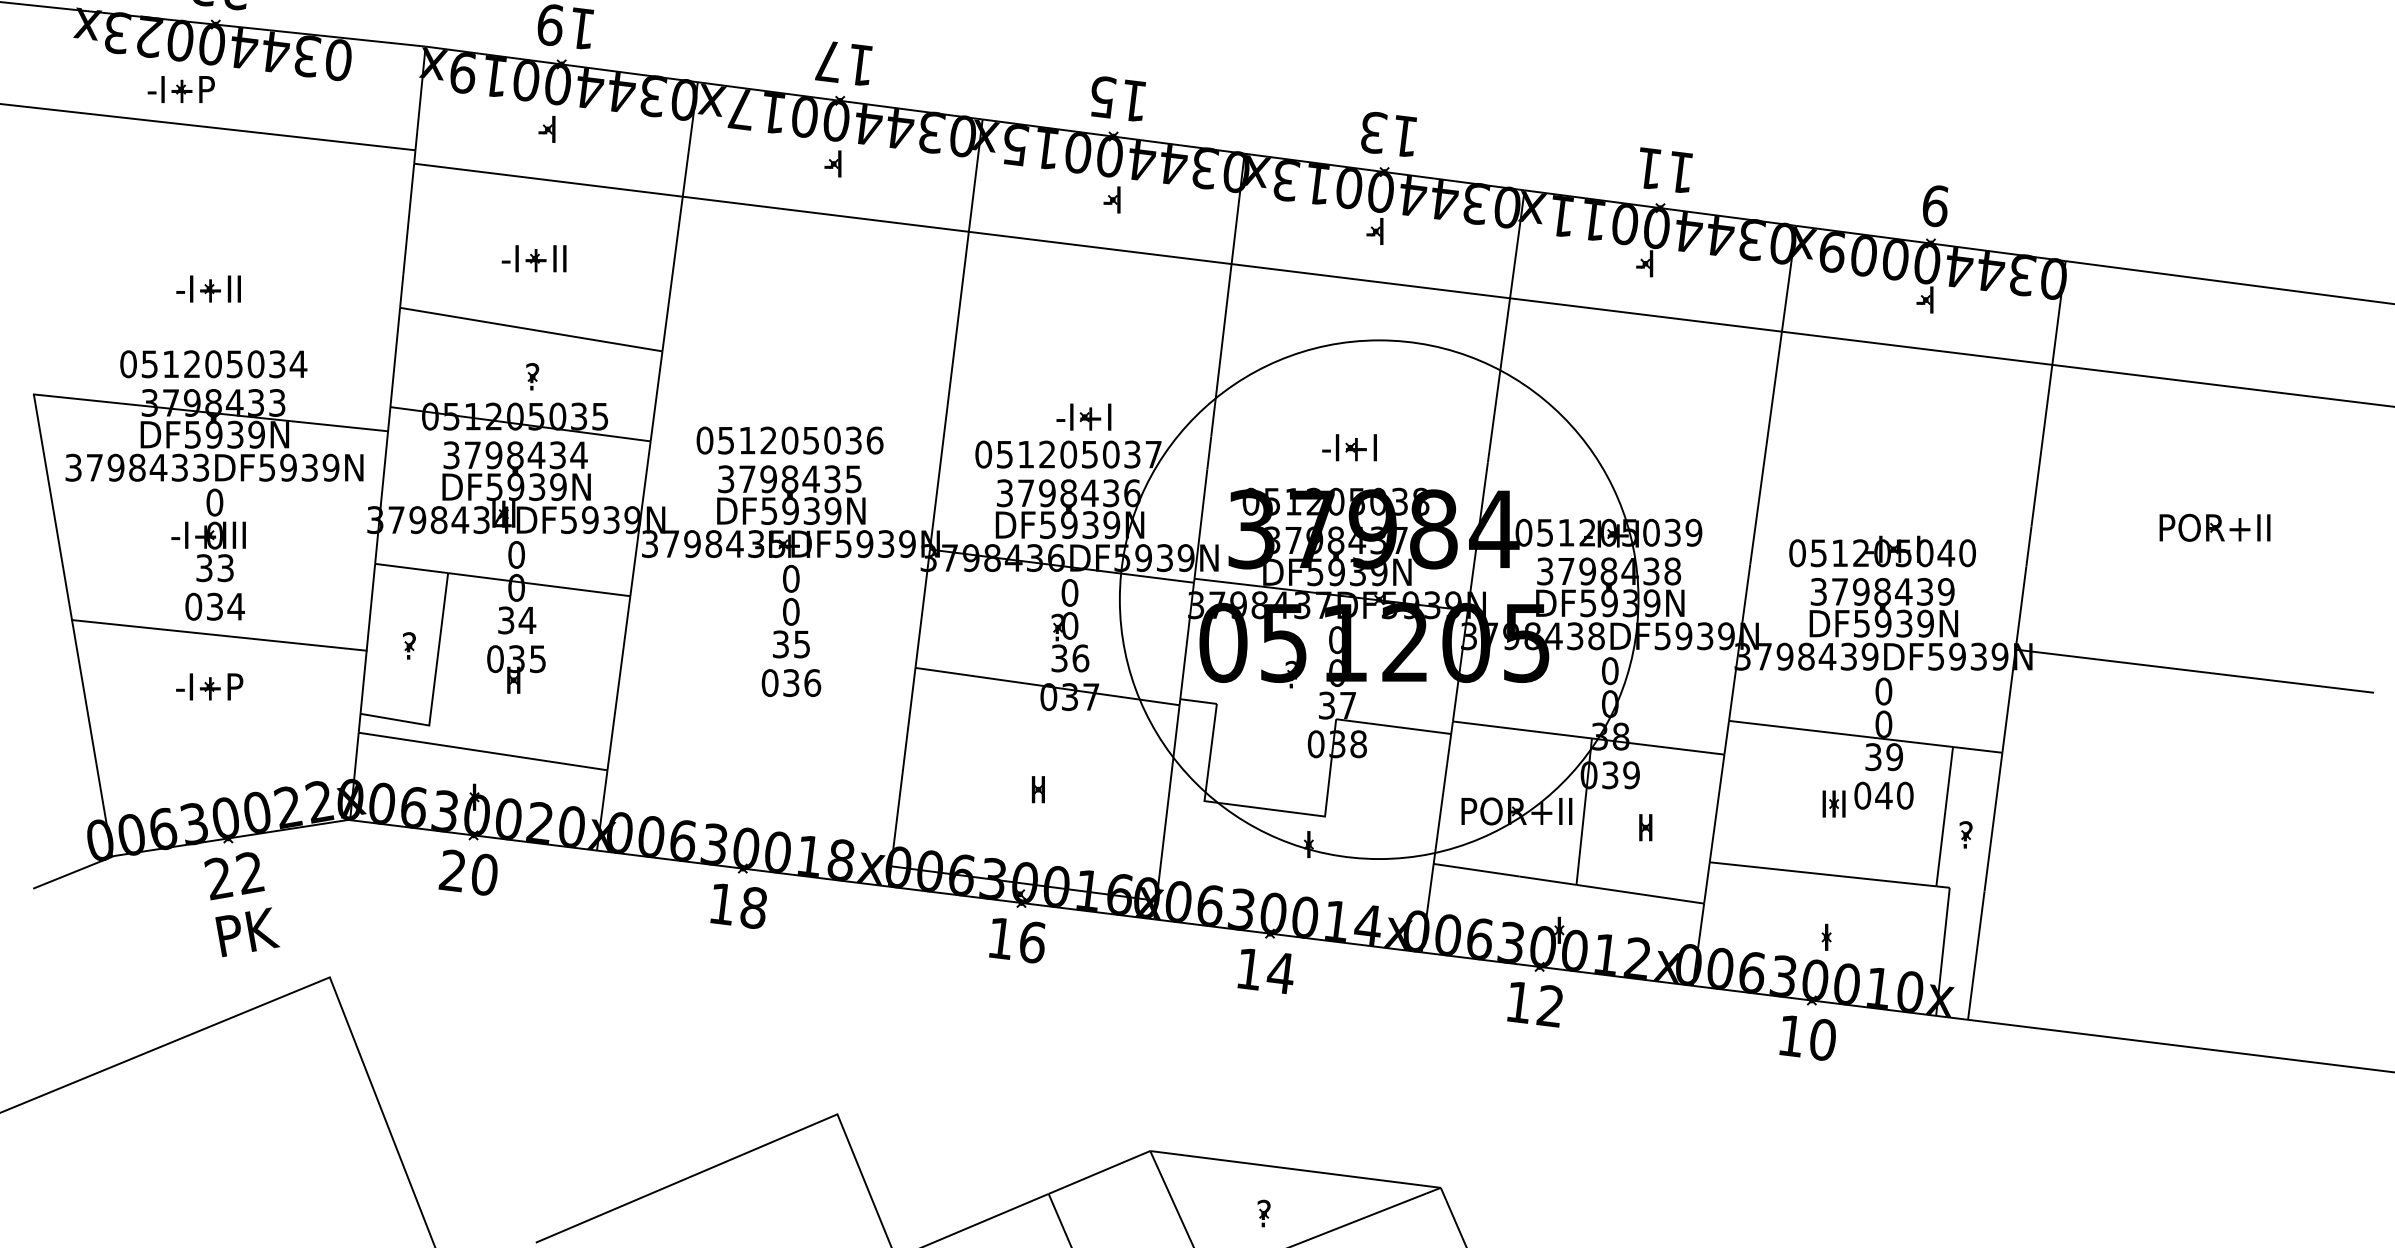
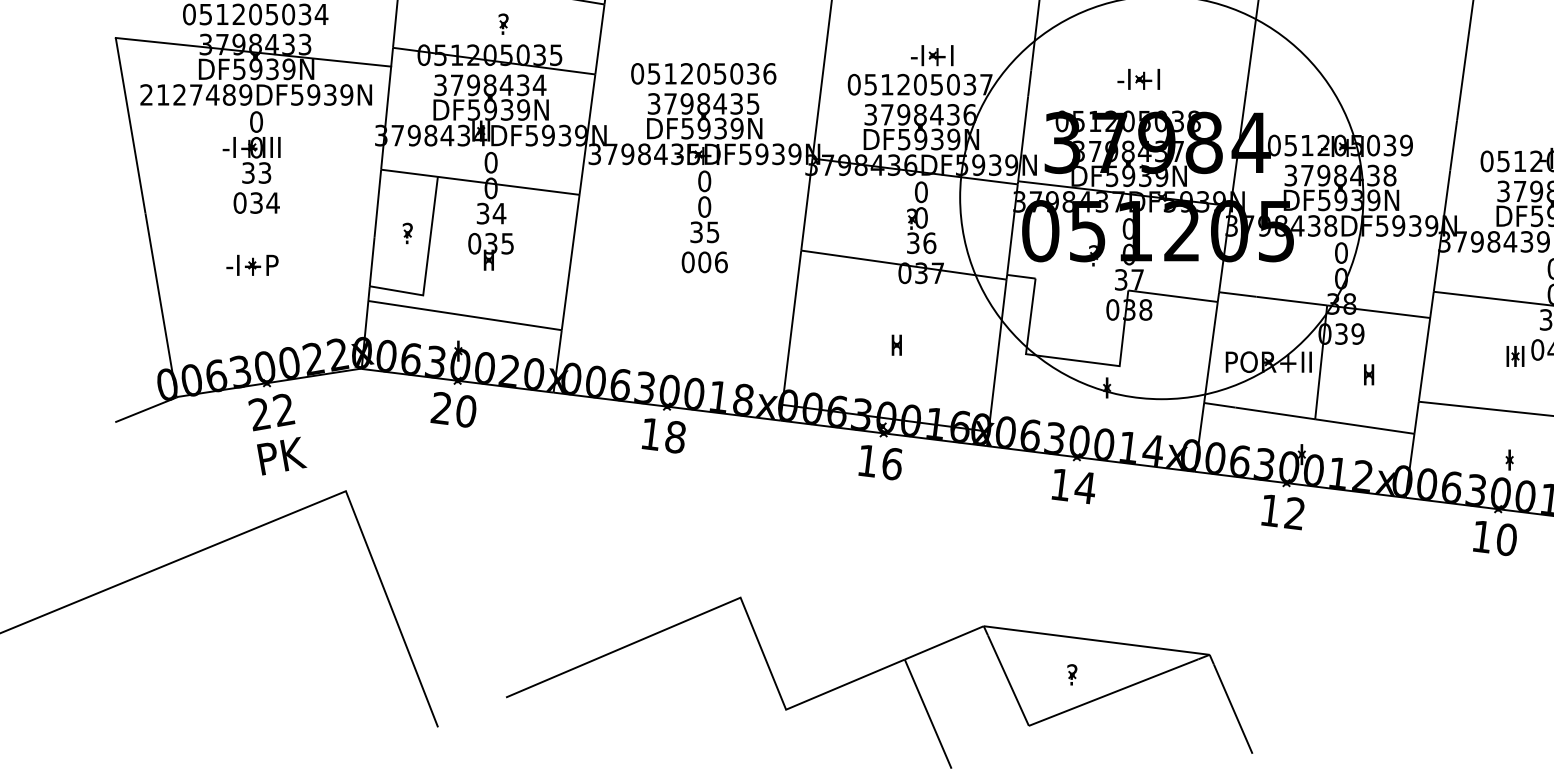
text: (137, 467) -> (196, 94), 3798433DF5939N -> 2127489DF5939N
line: (219, 635) -> (260, 225), removed
text: (791, 683) -> (704, 262), 036 -> 006

